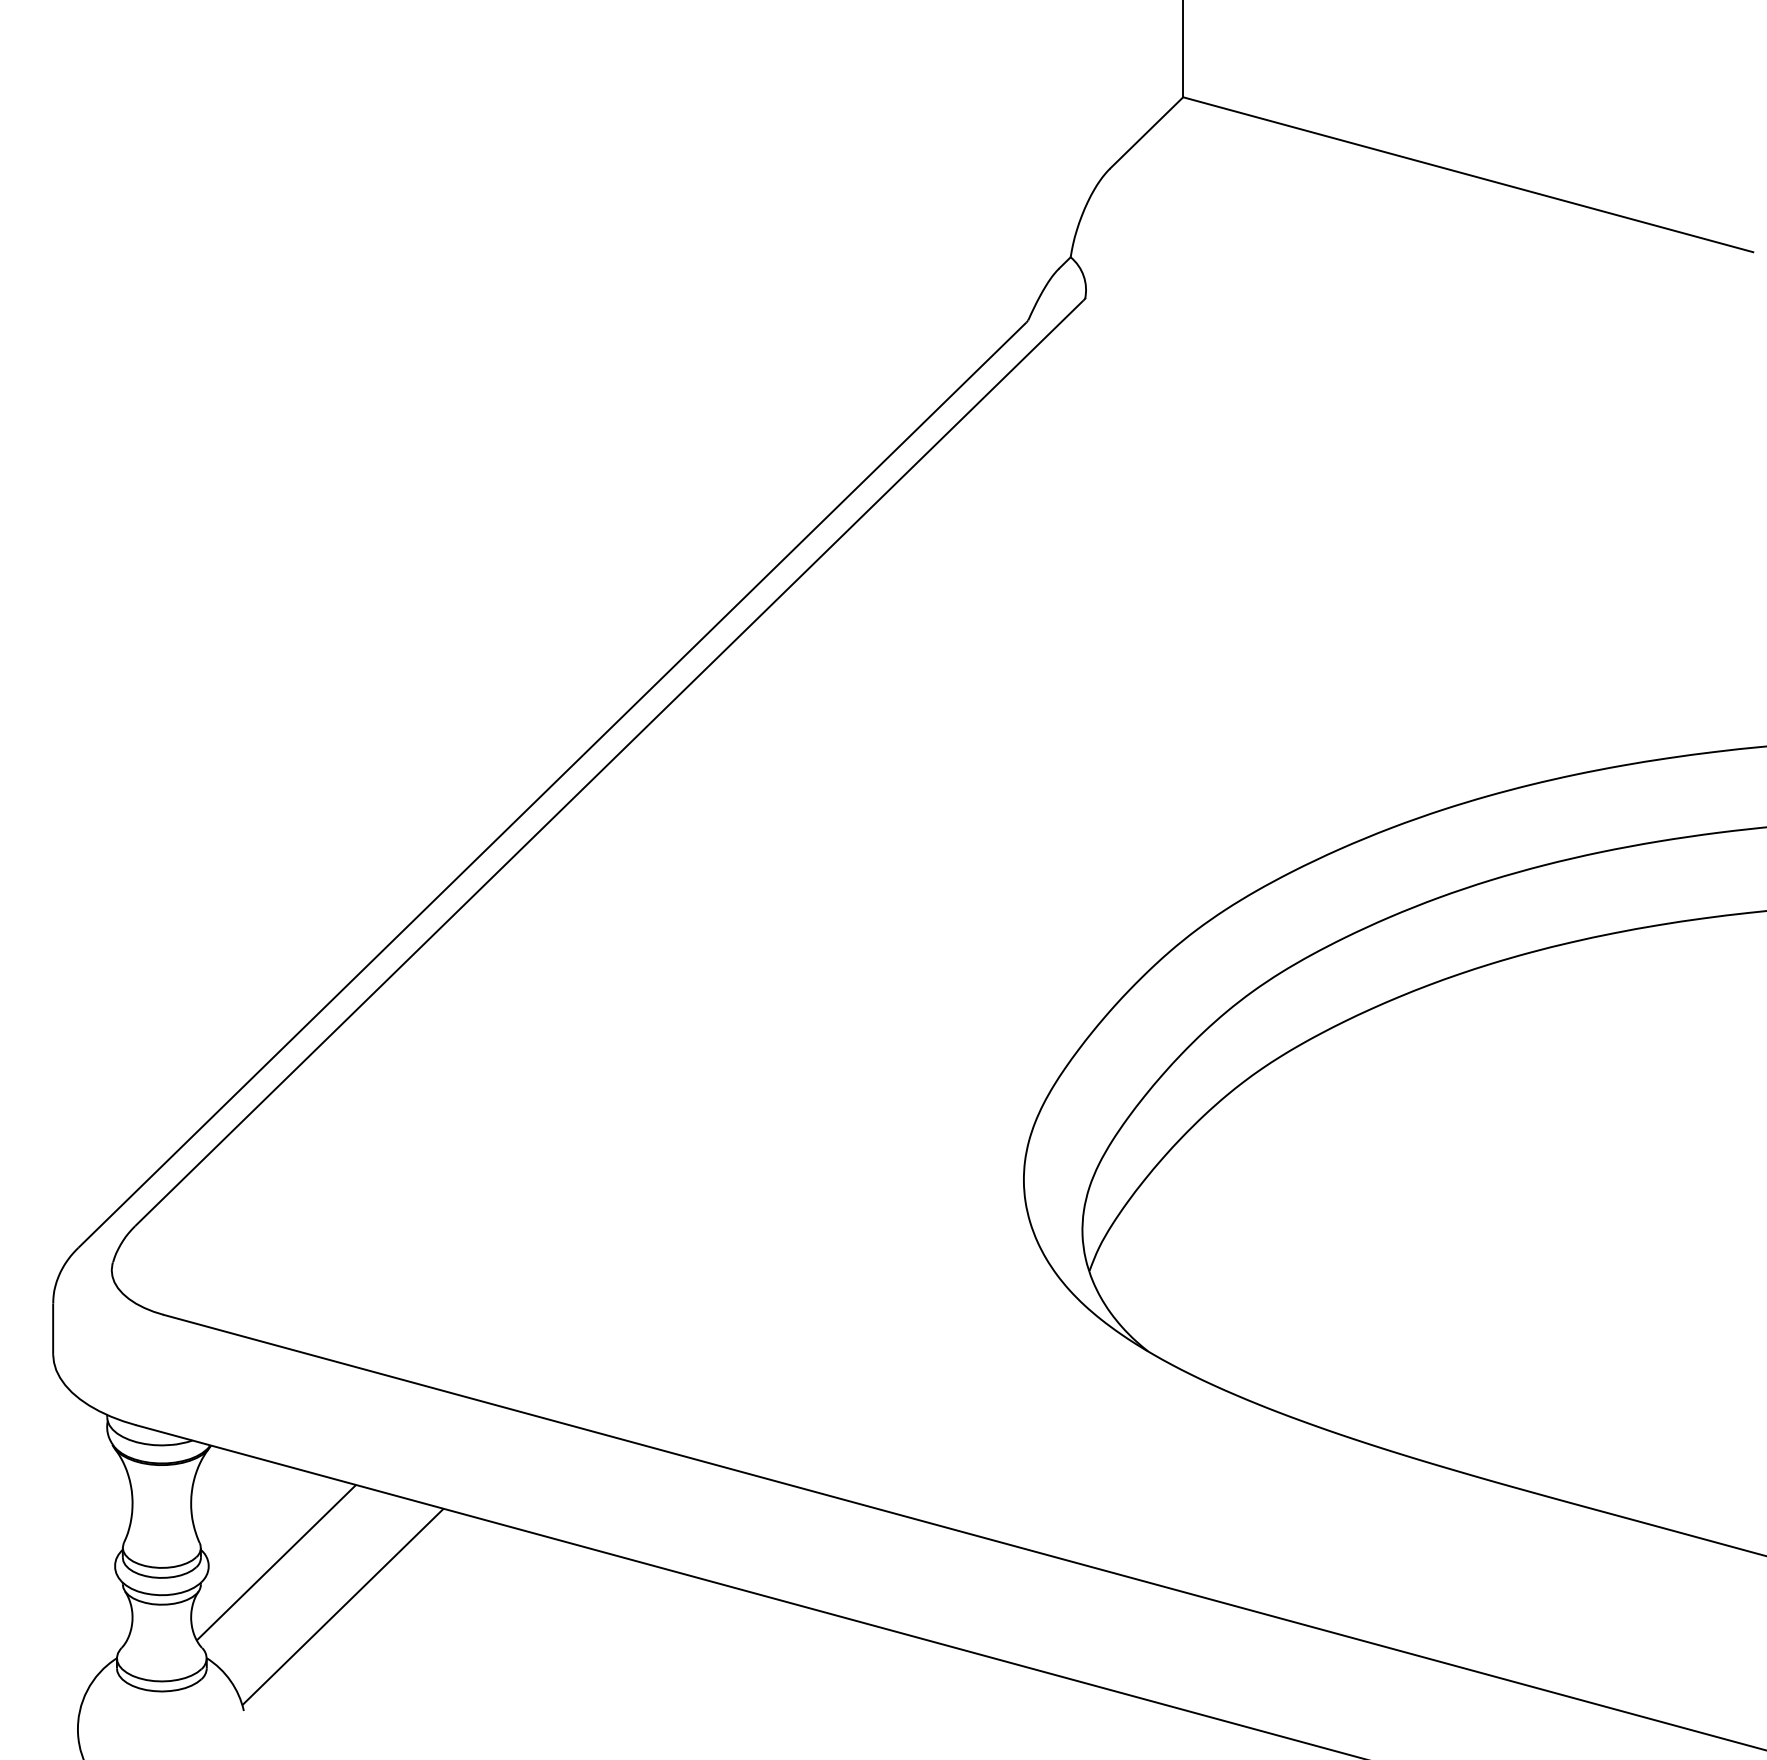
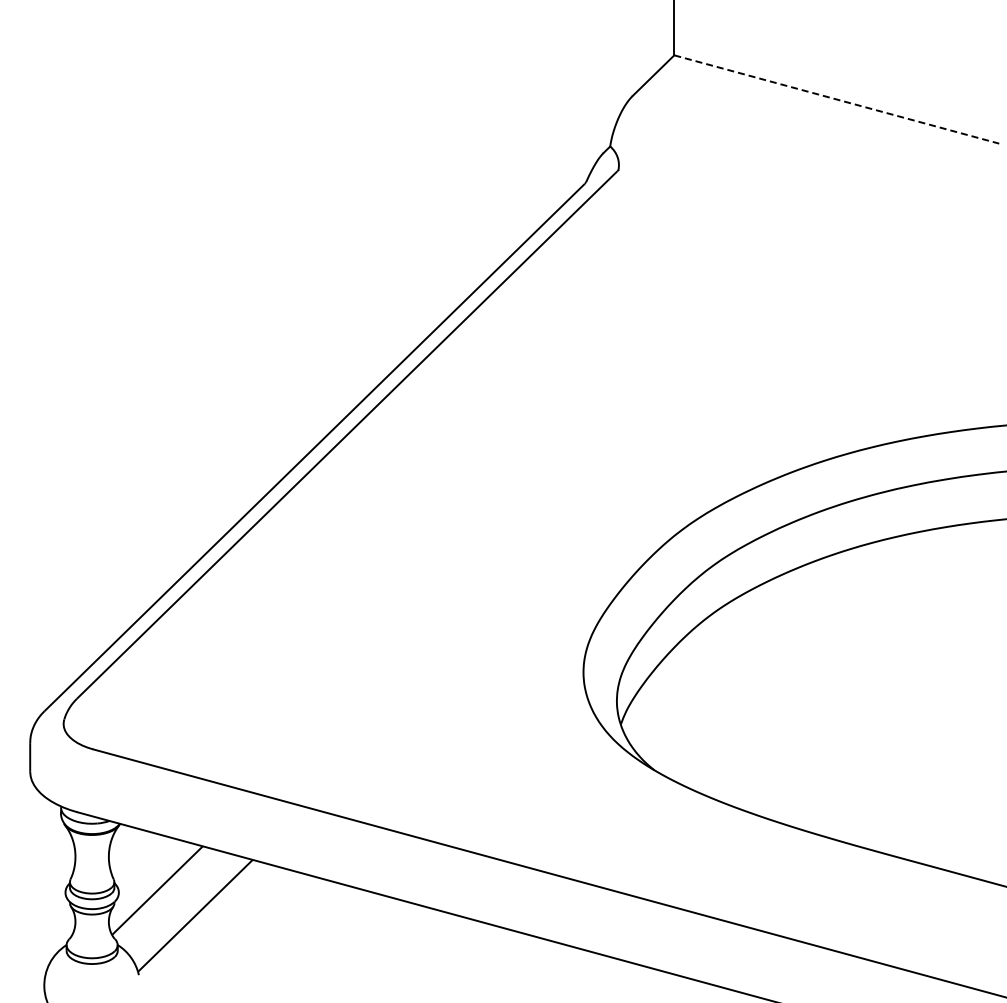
line: (1469, 174) -> (837, 99), solid -> dashed

